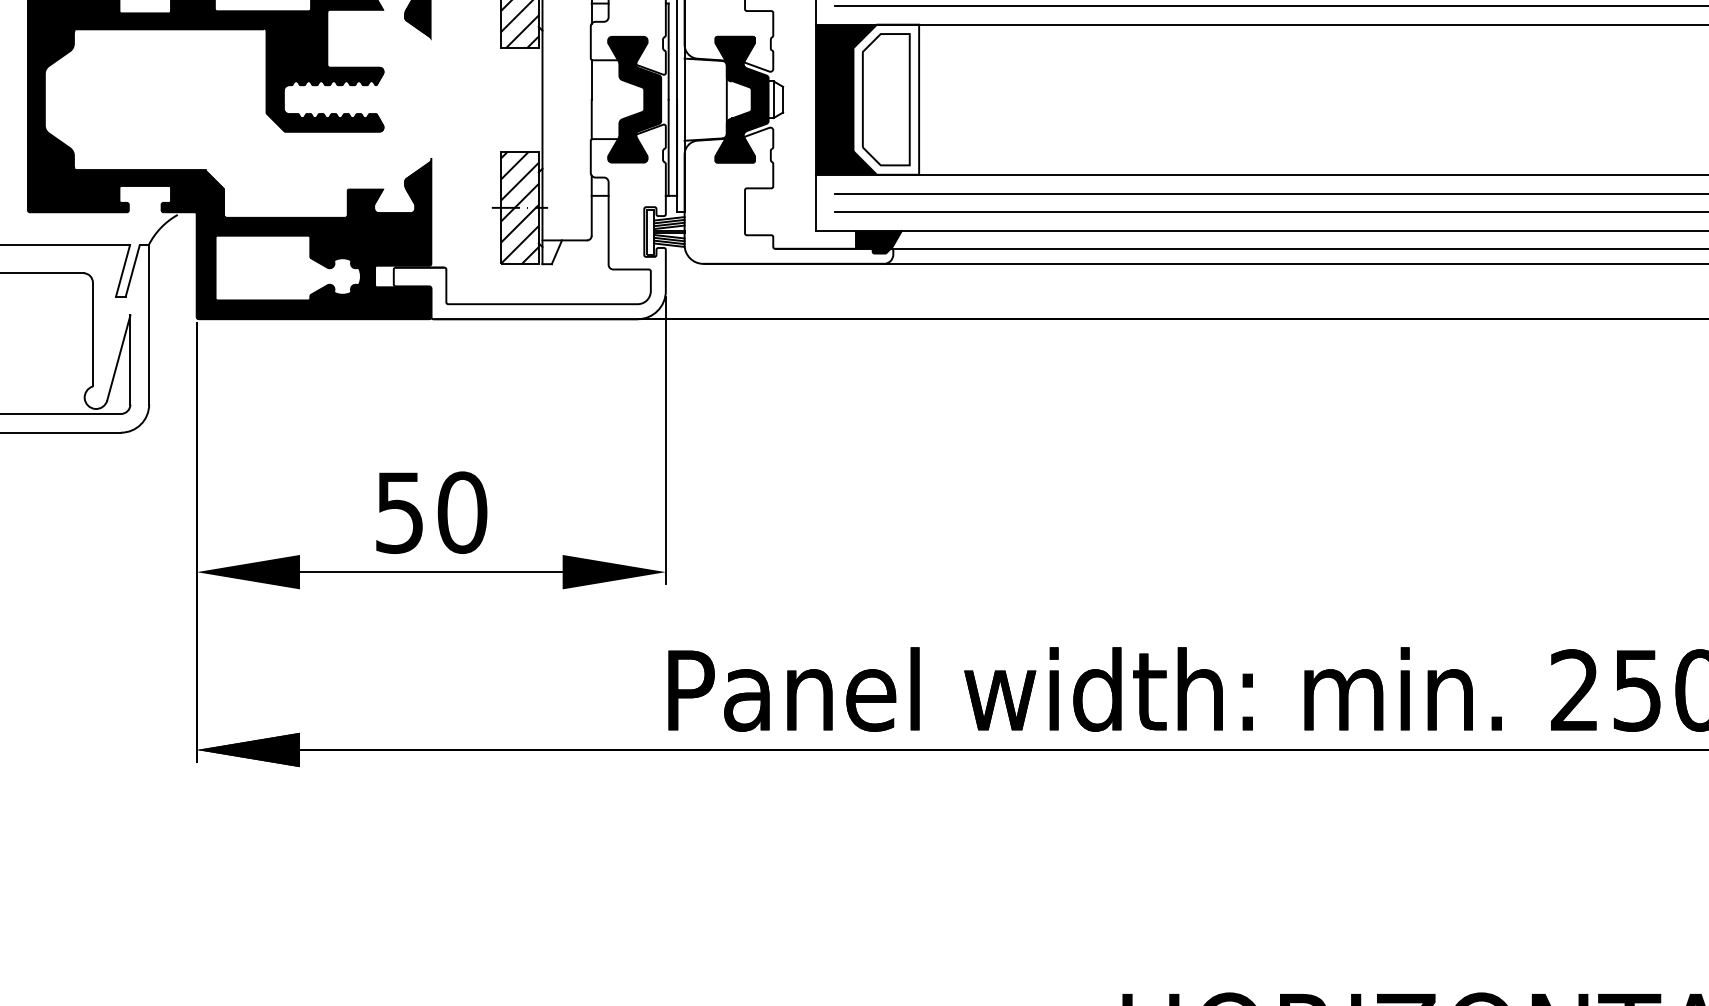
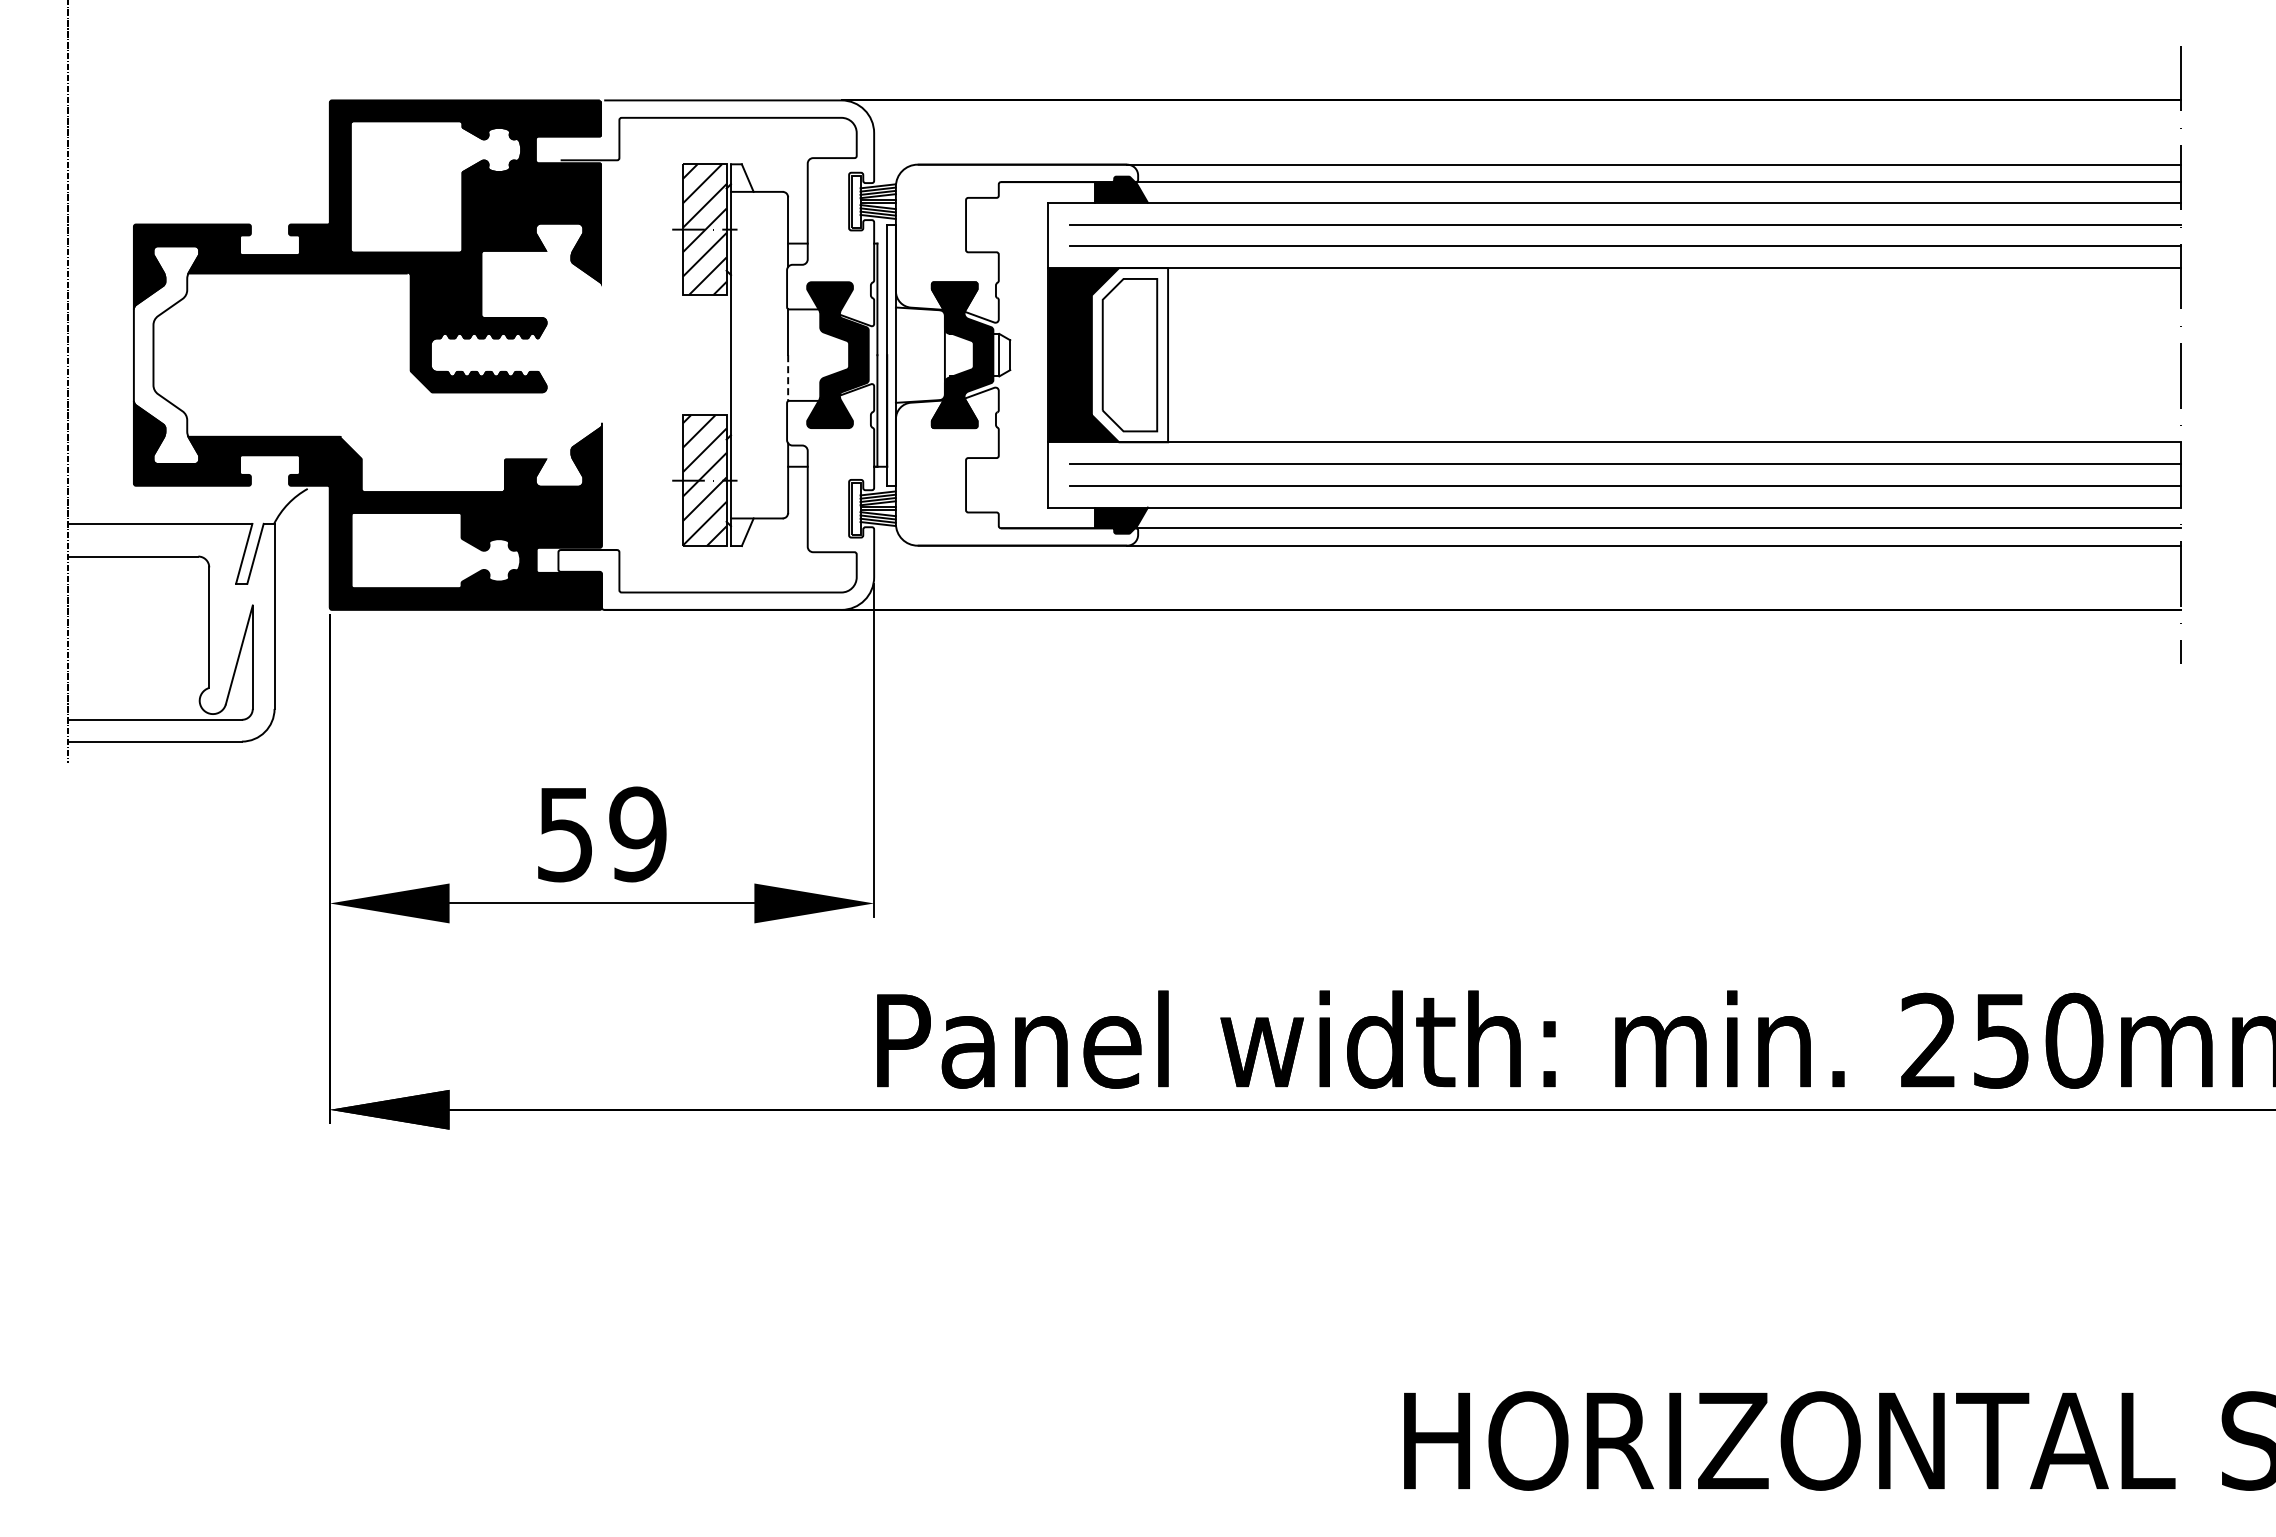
fill: (56, 99) -> (166, 355), removed
line: (592, 119) -> (788, 378), solid -> dashed
text: (461, 512) -> (637, 834), 50 -> 59

